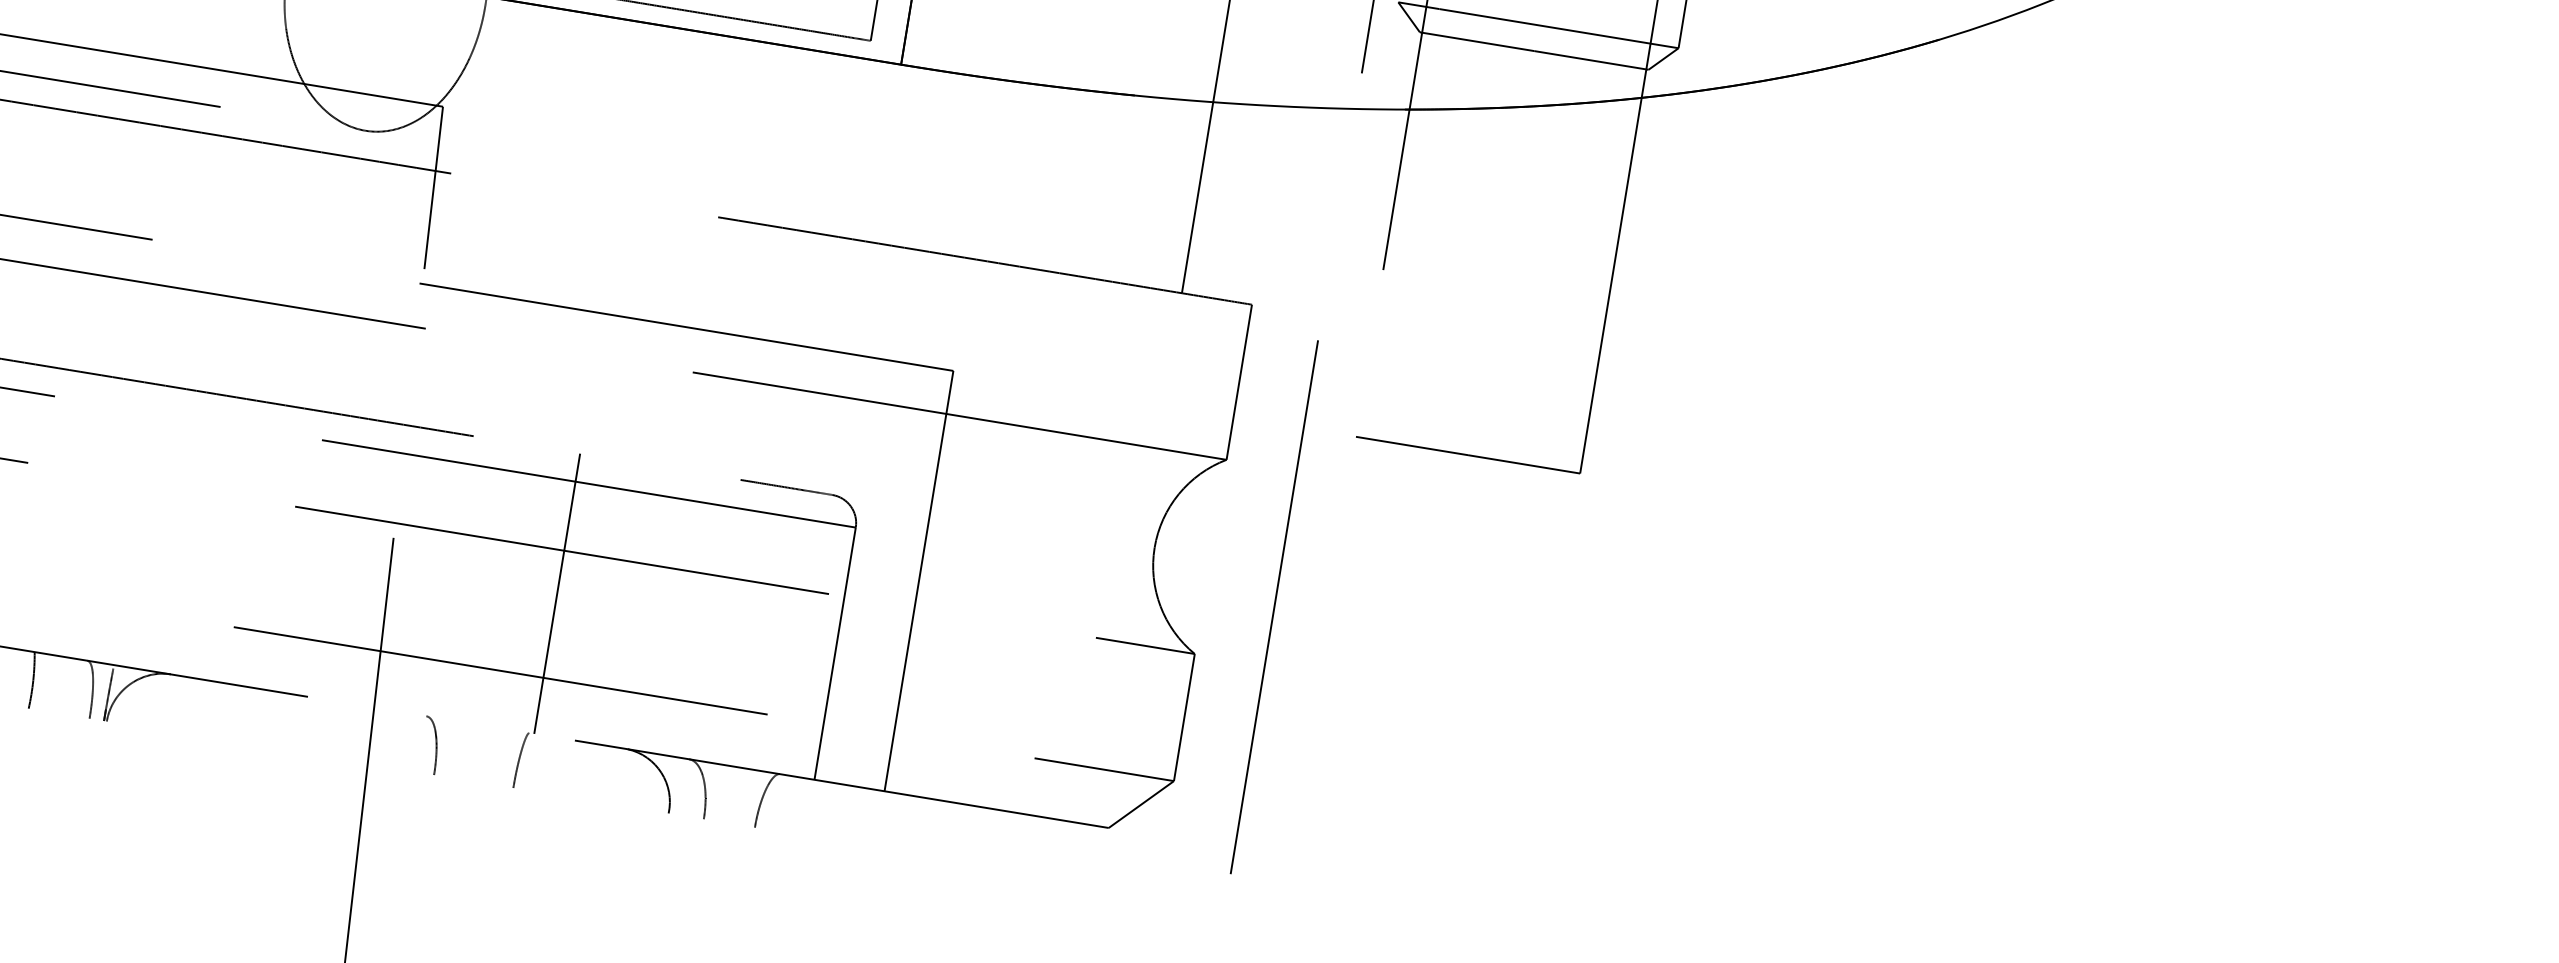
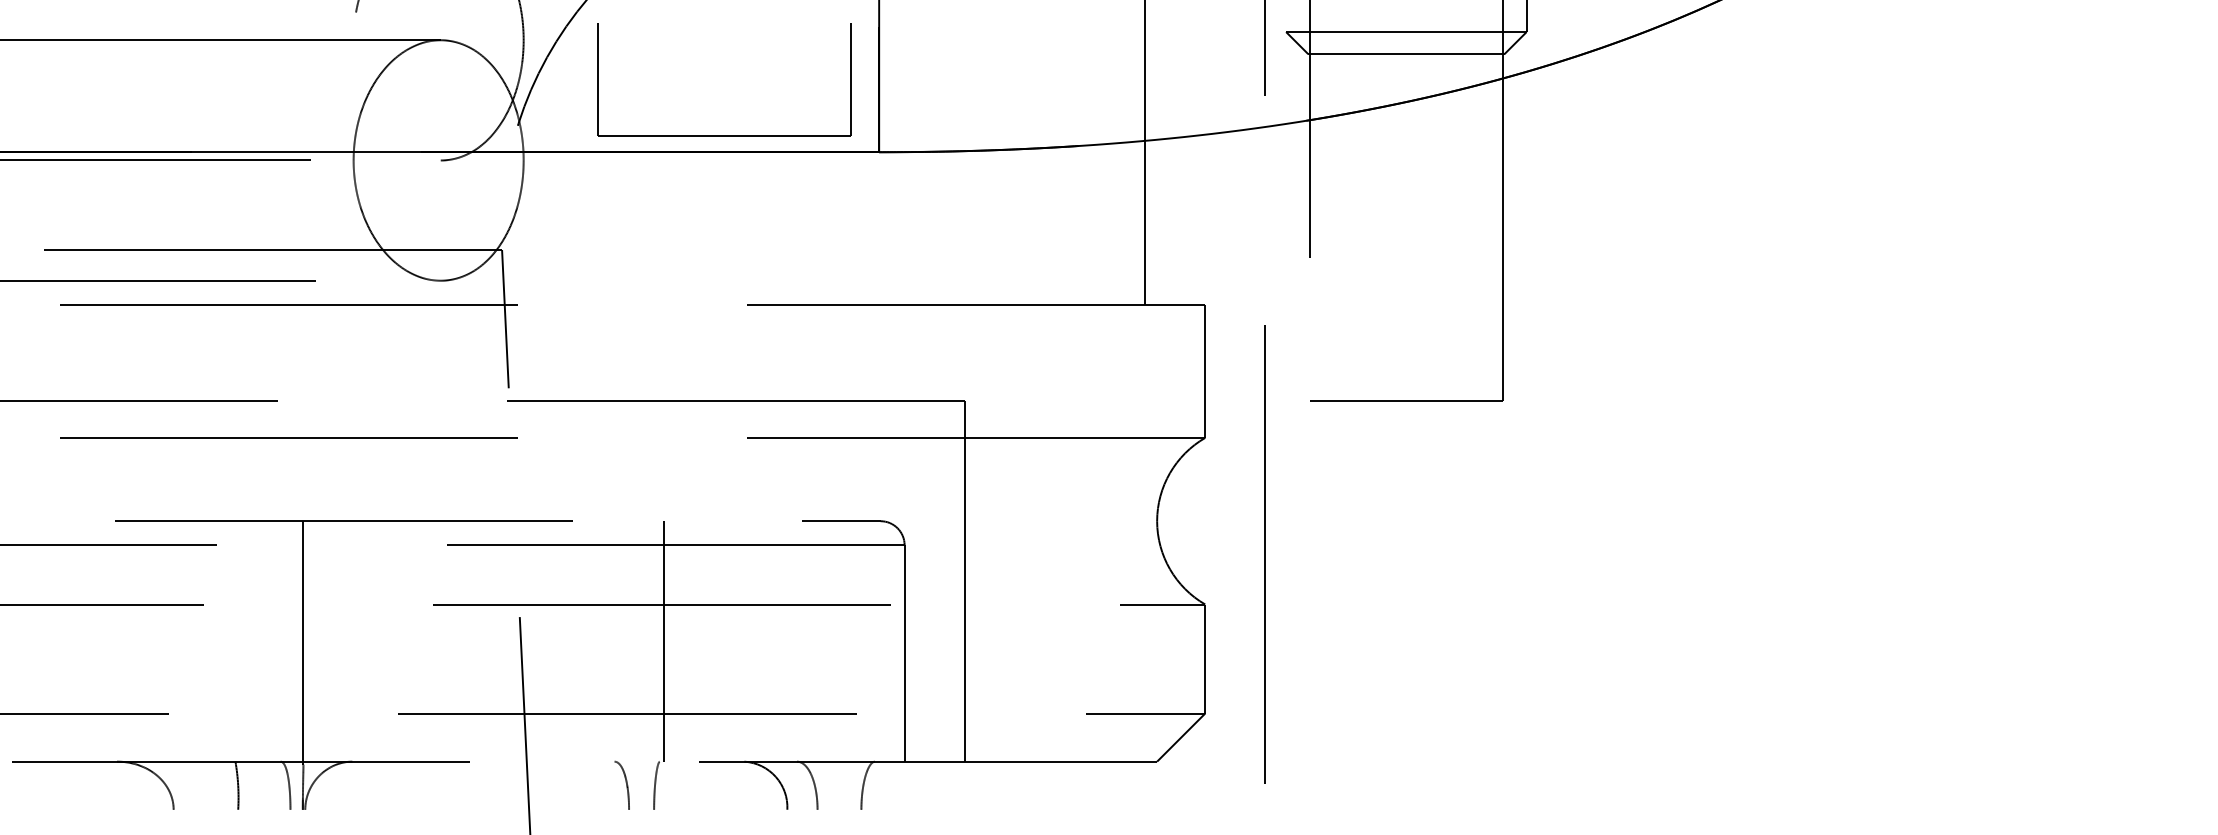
line: (136, 526) -> (303, 642), added
curve: (435, 742) -> (625, 782), moved

